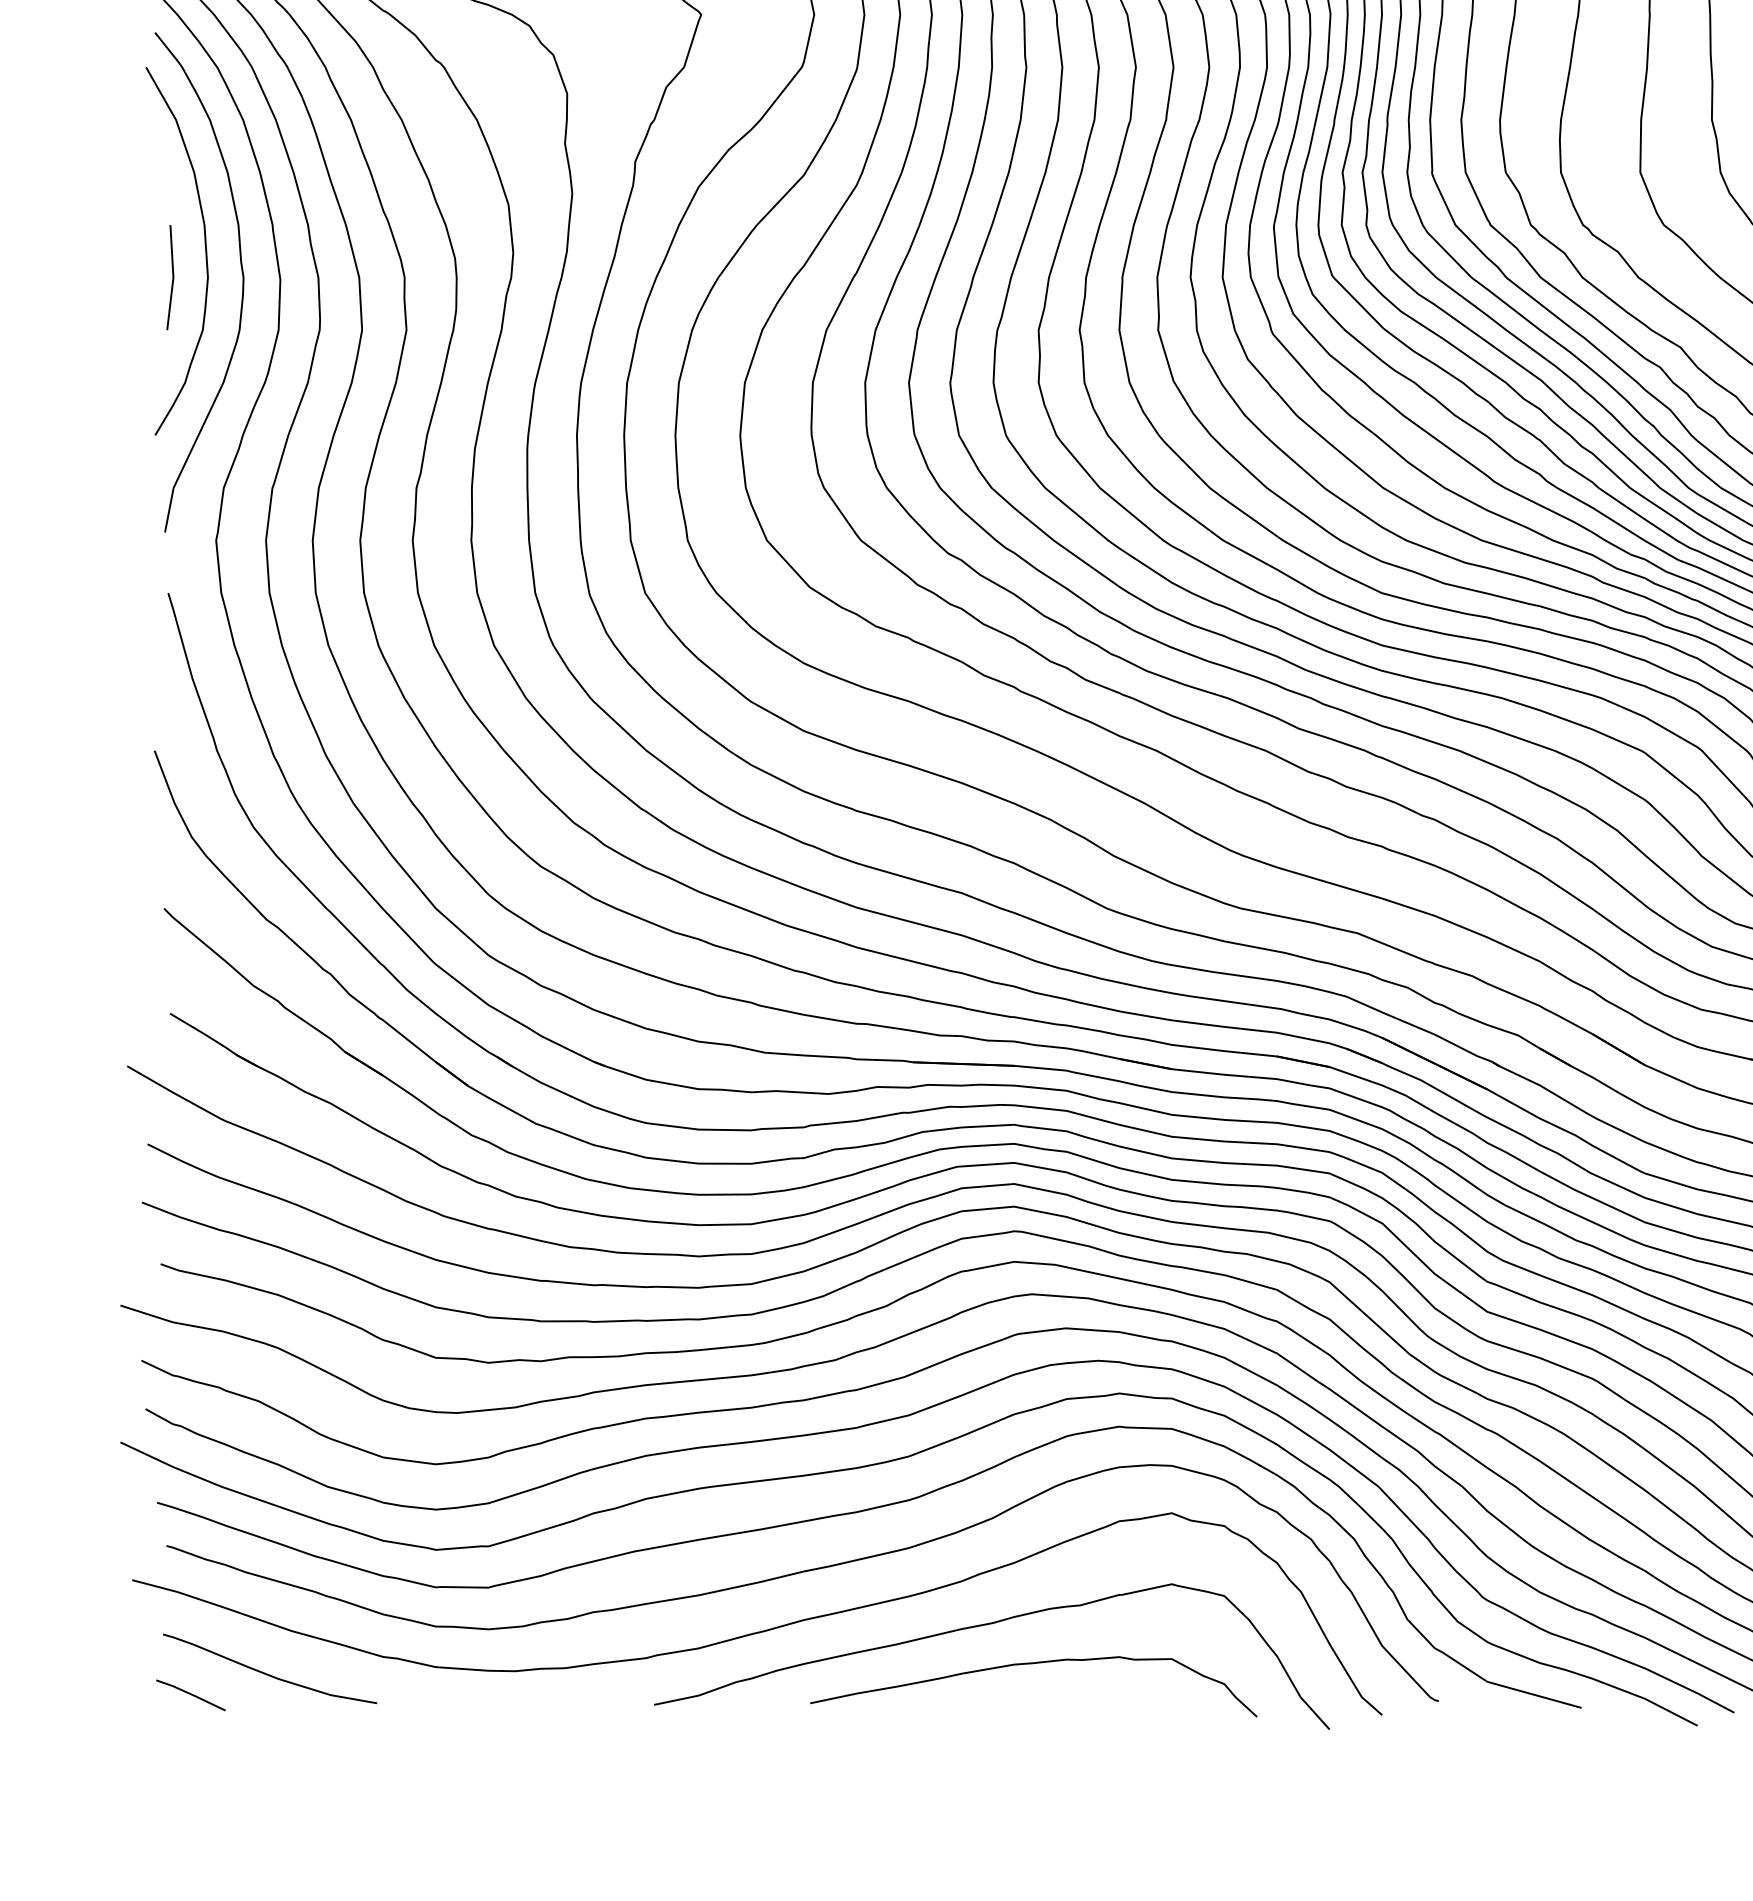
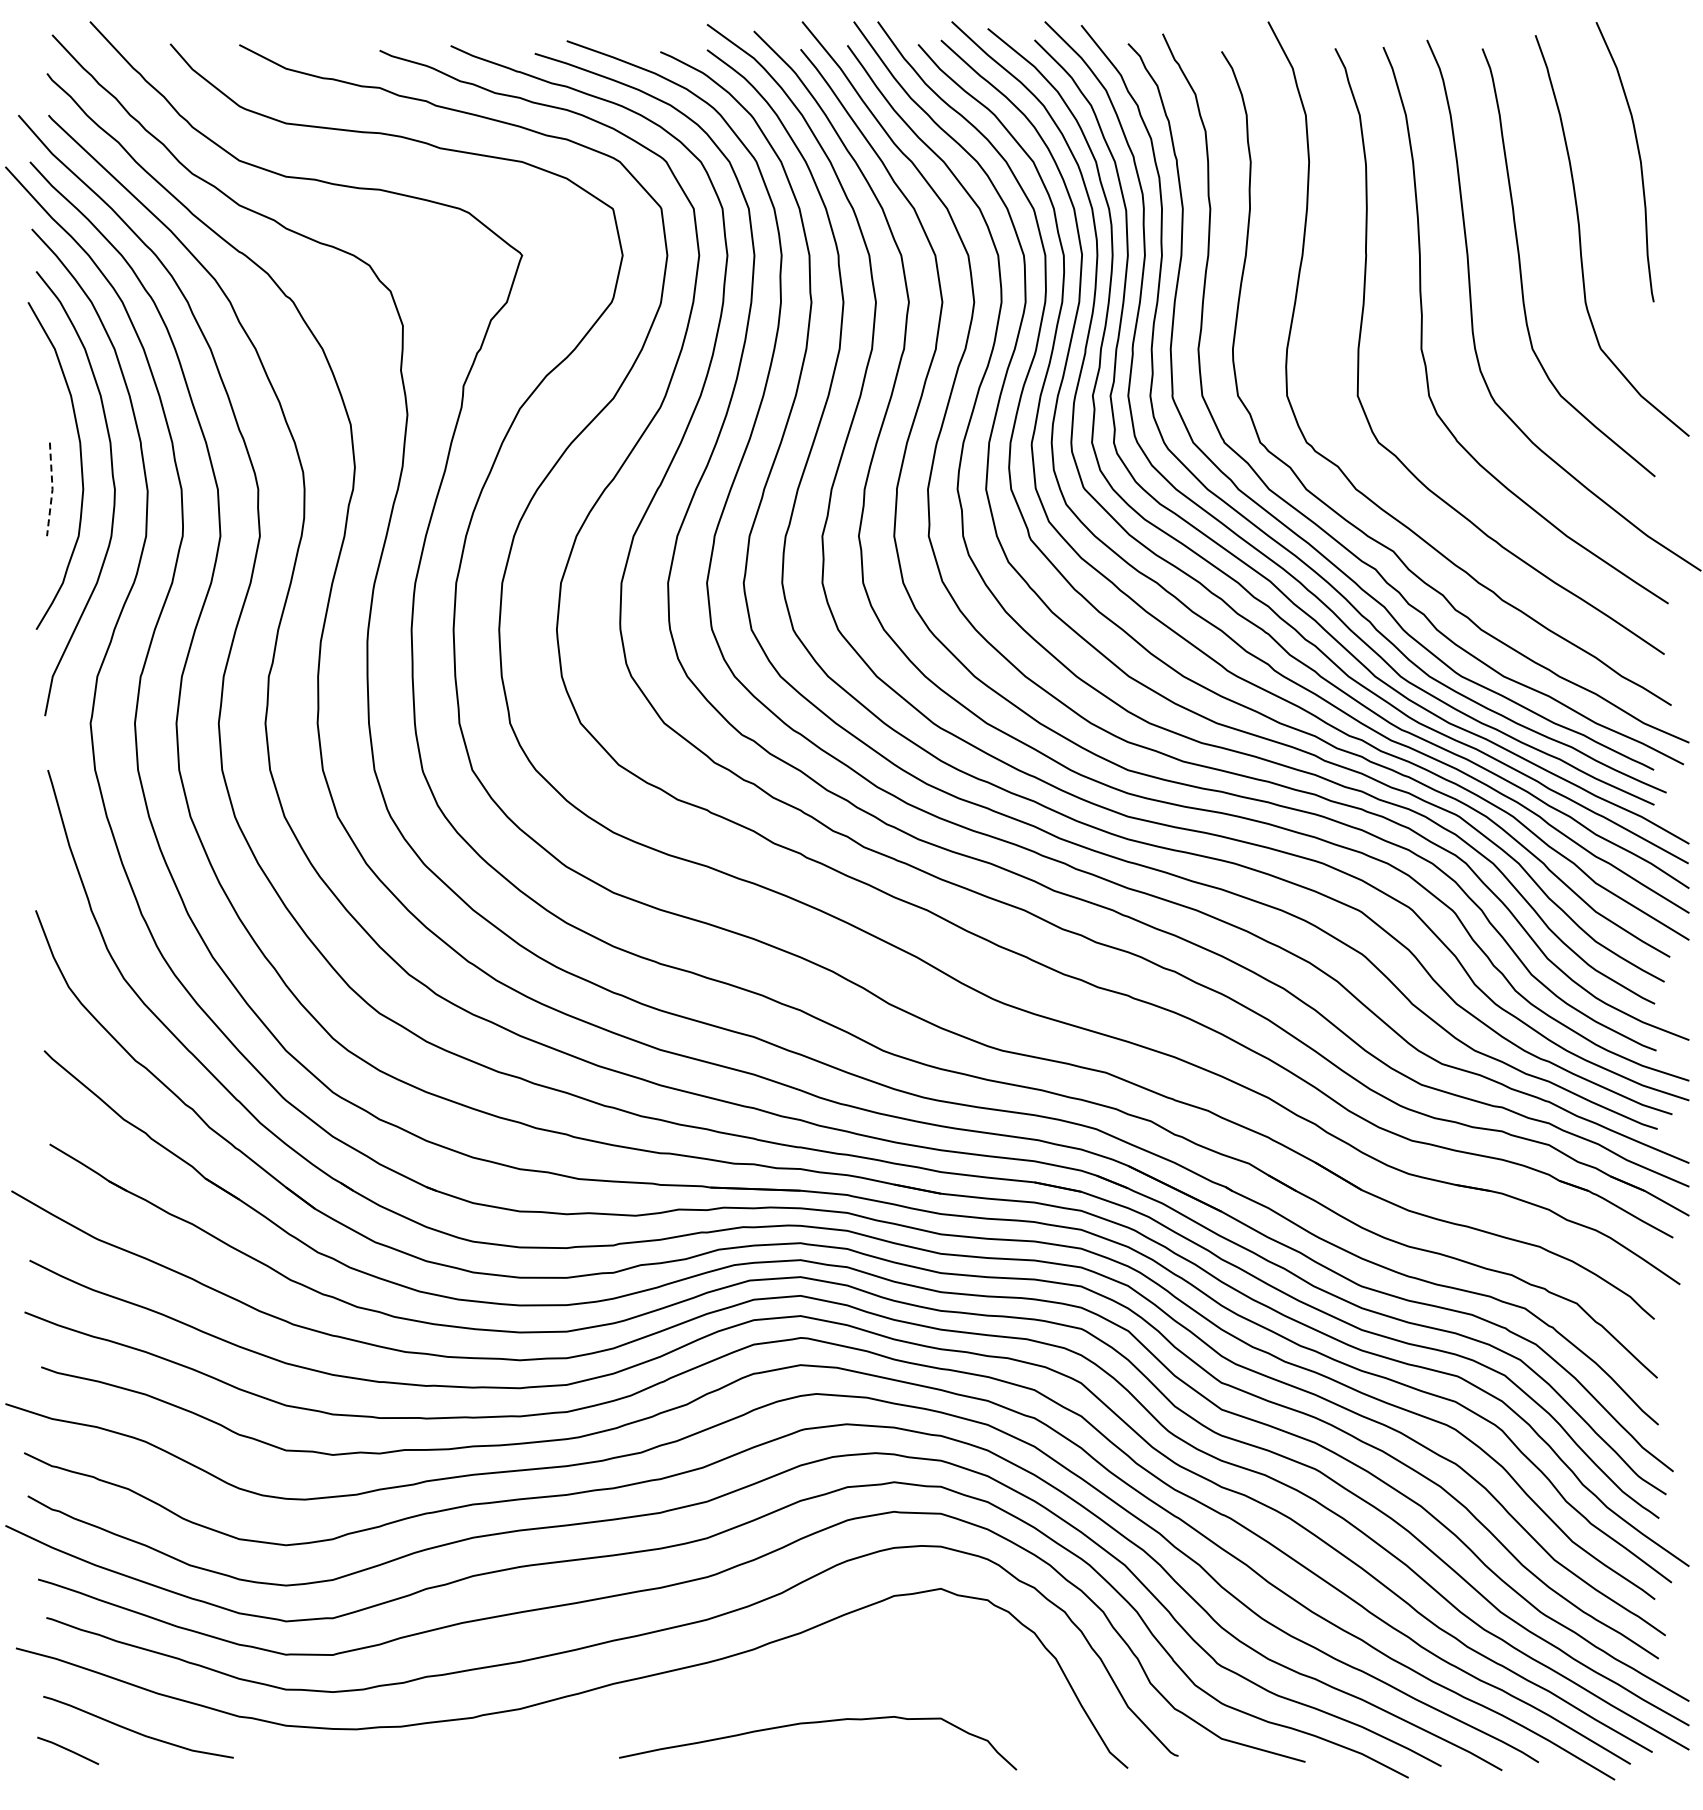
line: (173, 277) -> (52, 489), solid -> dashed
curve: (989, 1625) -> (778, 1688), removed

